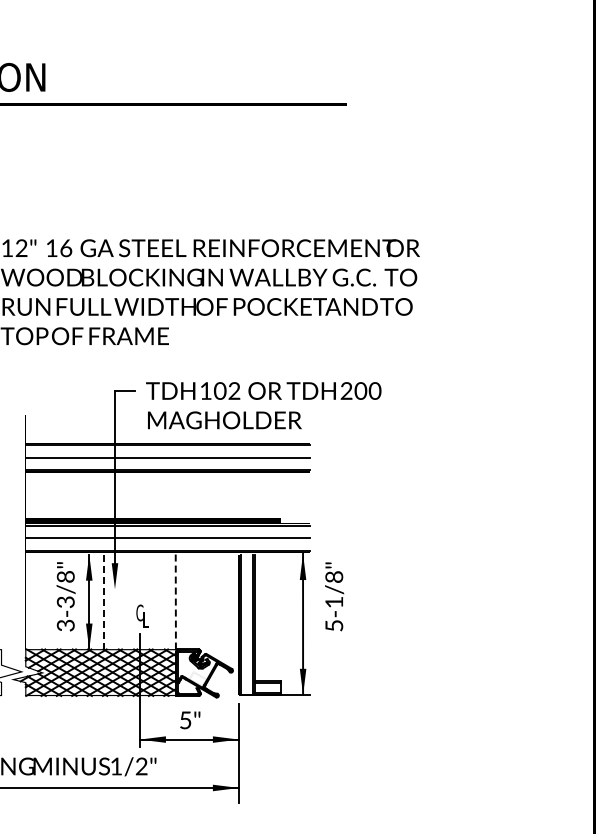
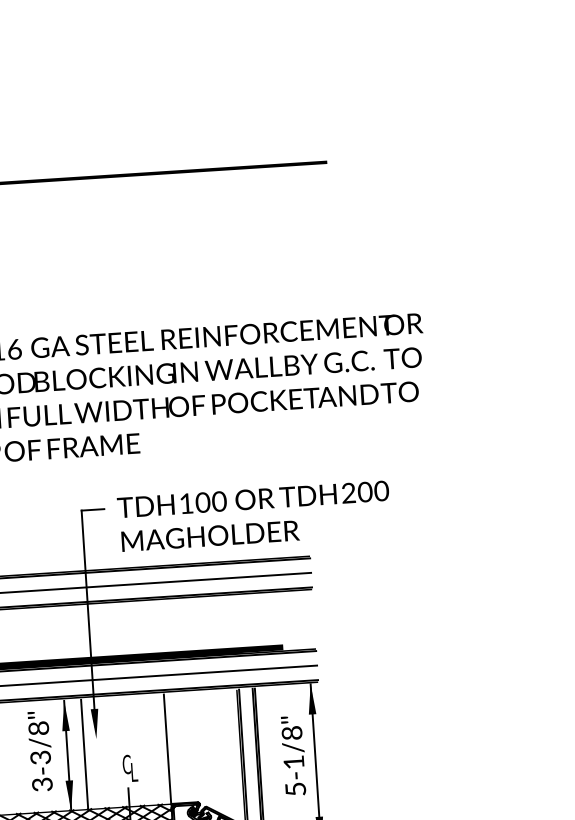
text: (234, 390) -> (219, 500), 102 -> 100
text: (334, 596) -> (293, 755), moved
line: (103, 602) -> (84, 755), dashed -> solid
line: (175, 602) -> (167, 749), dashed -> solid

